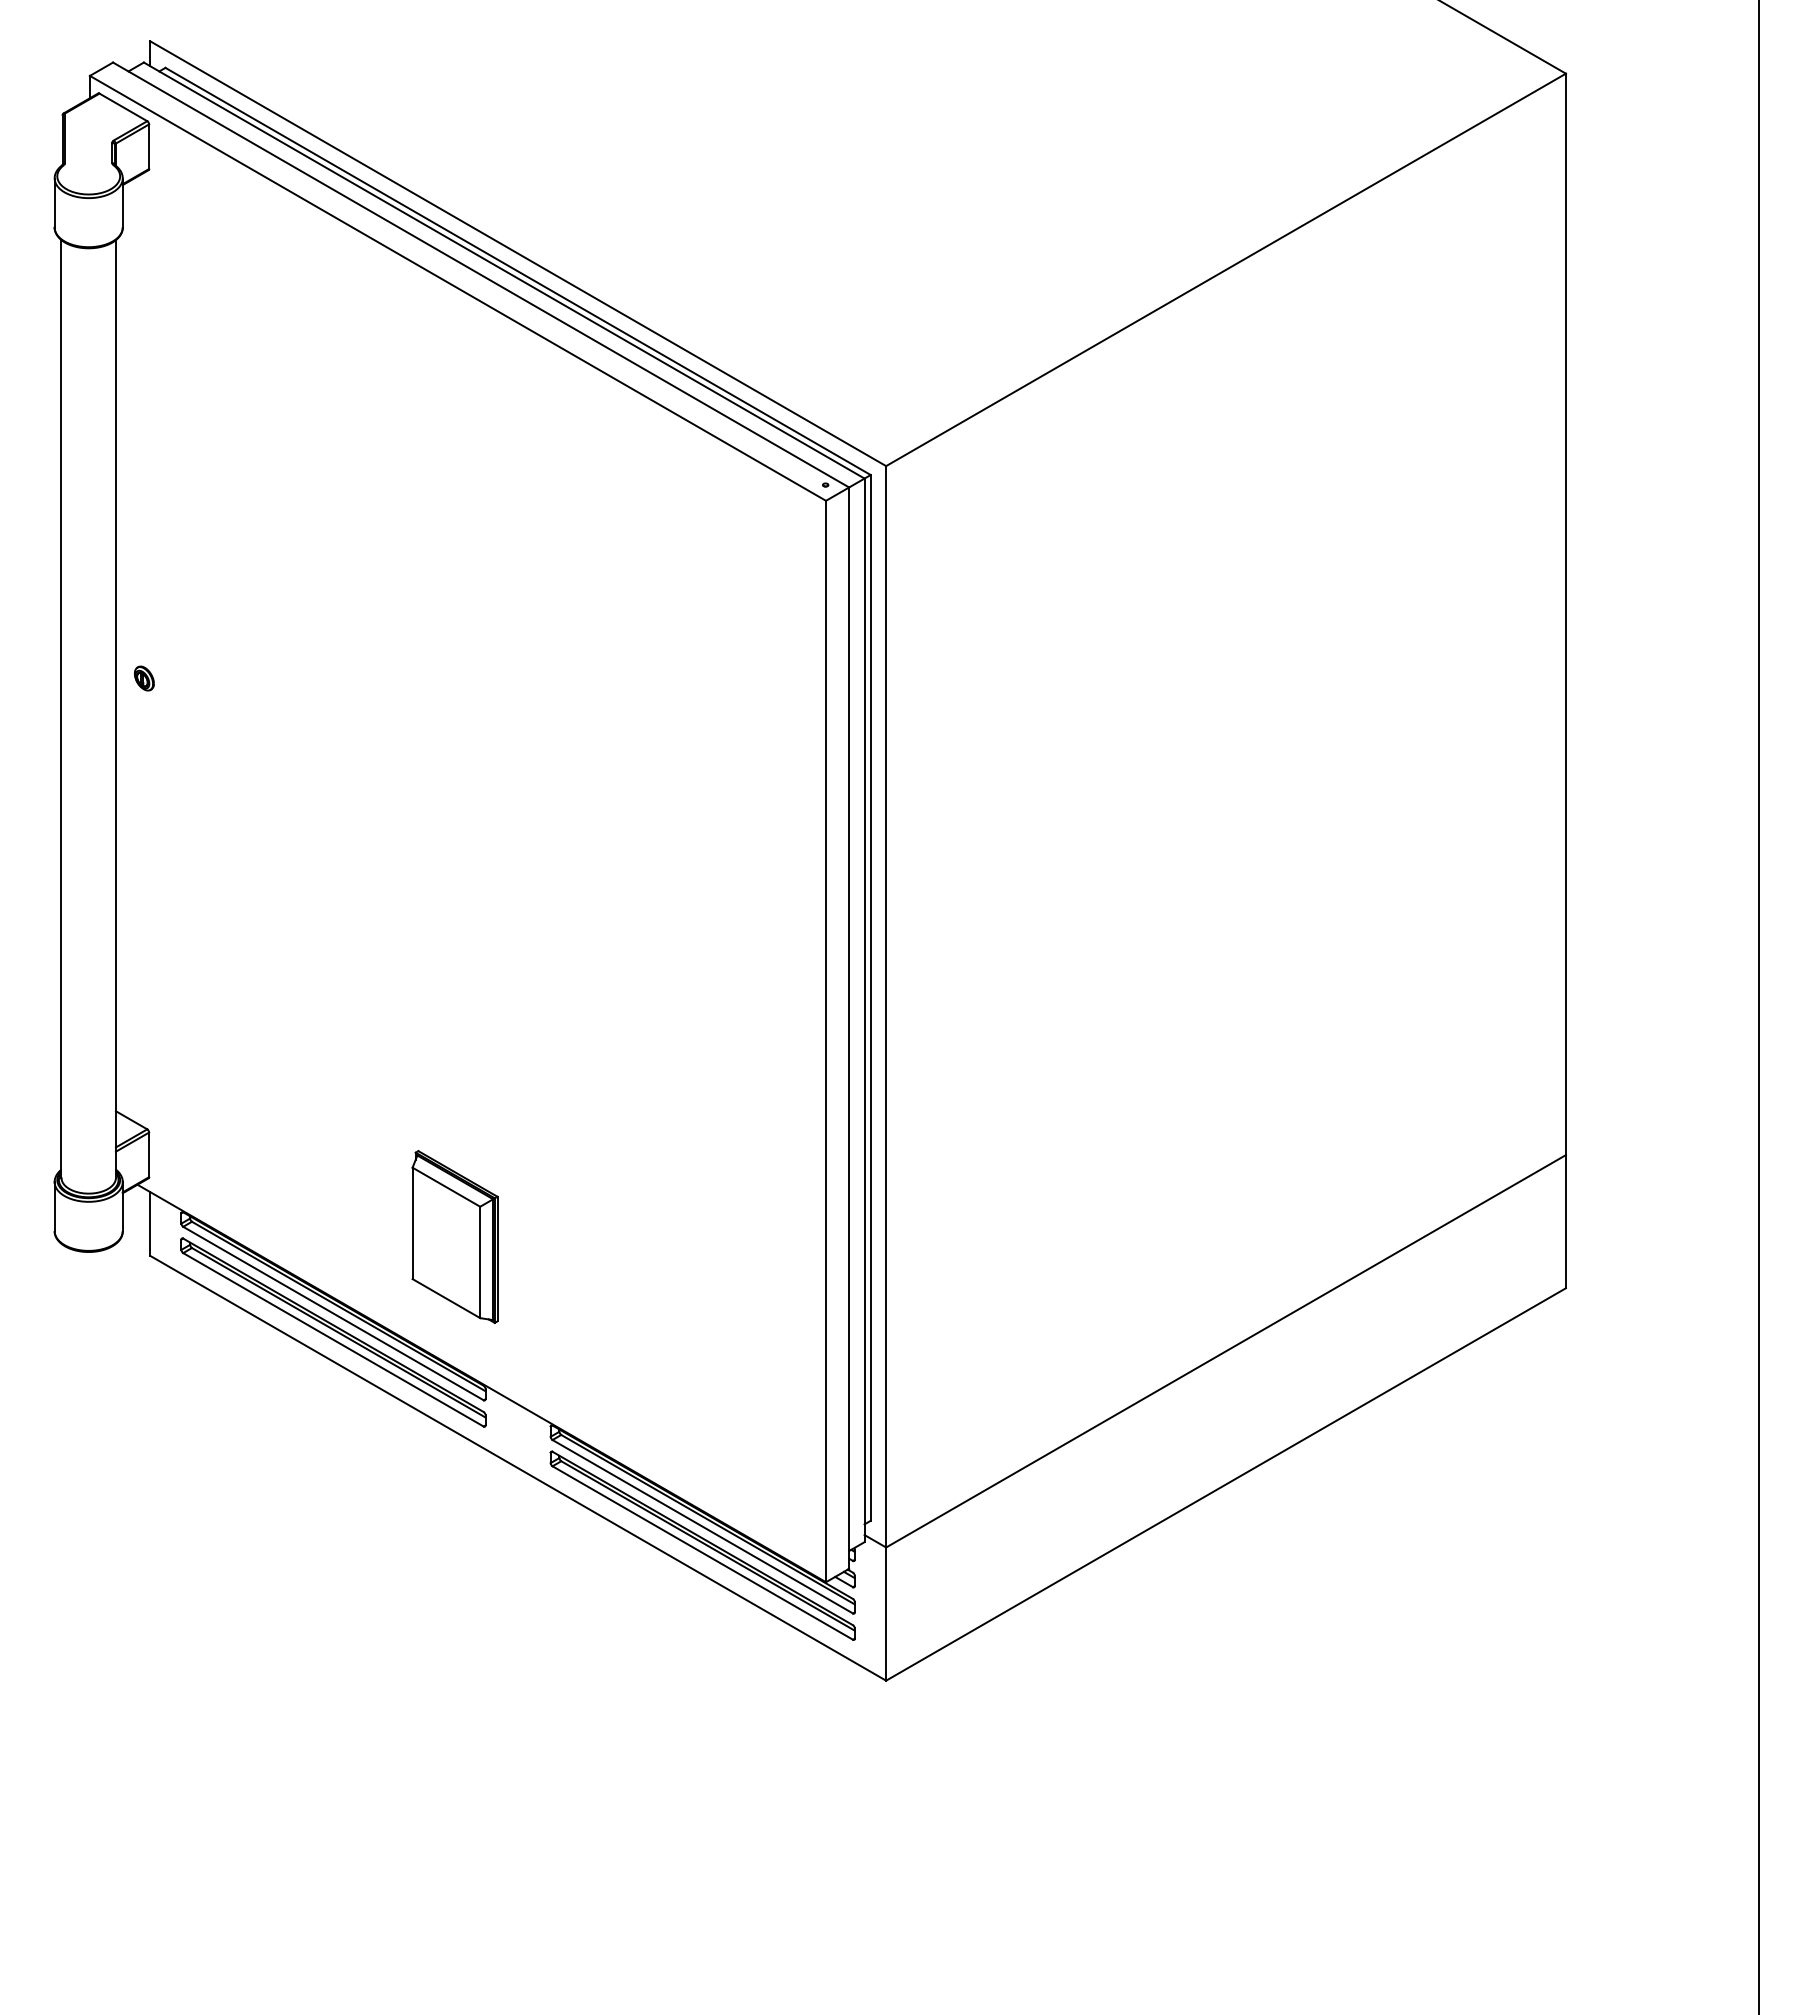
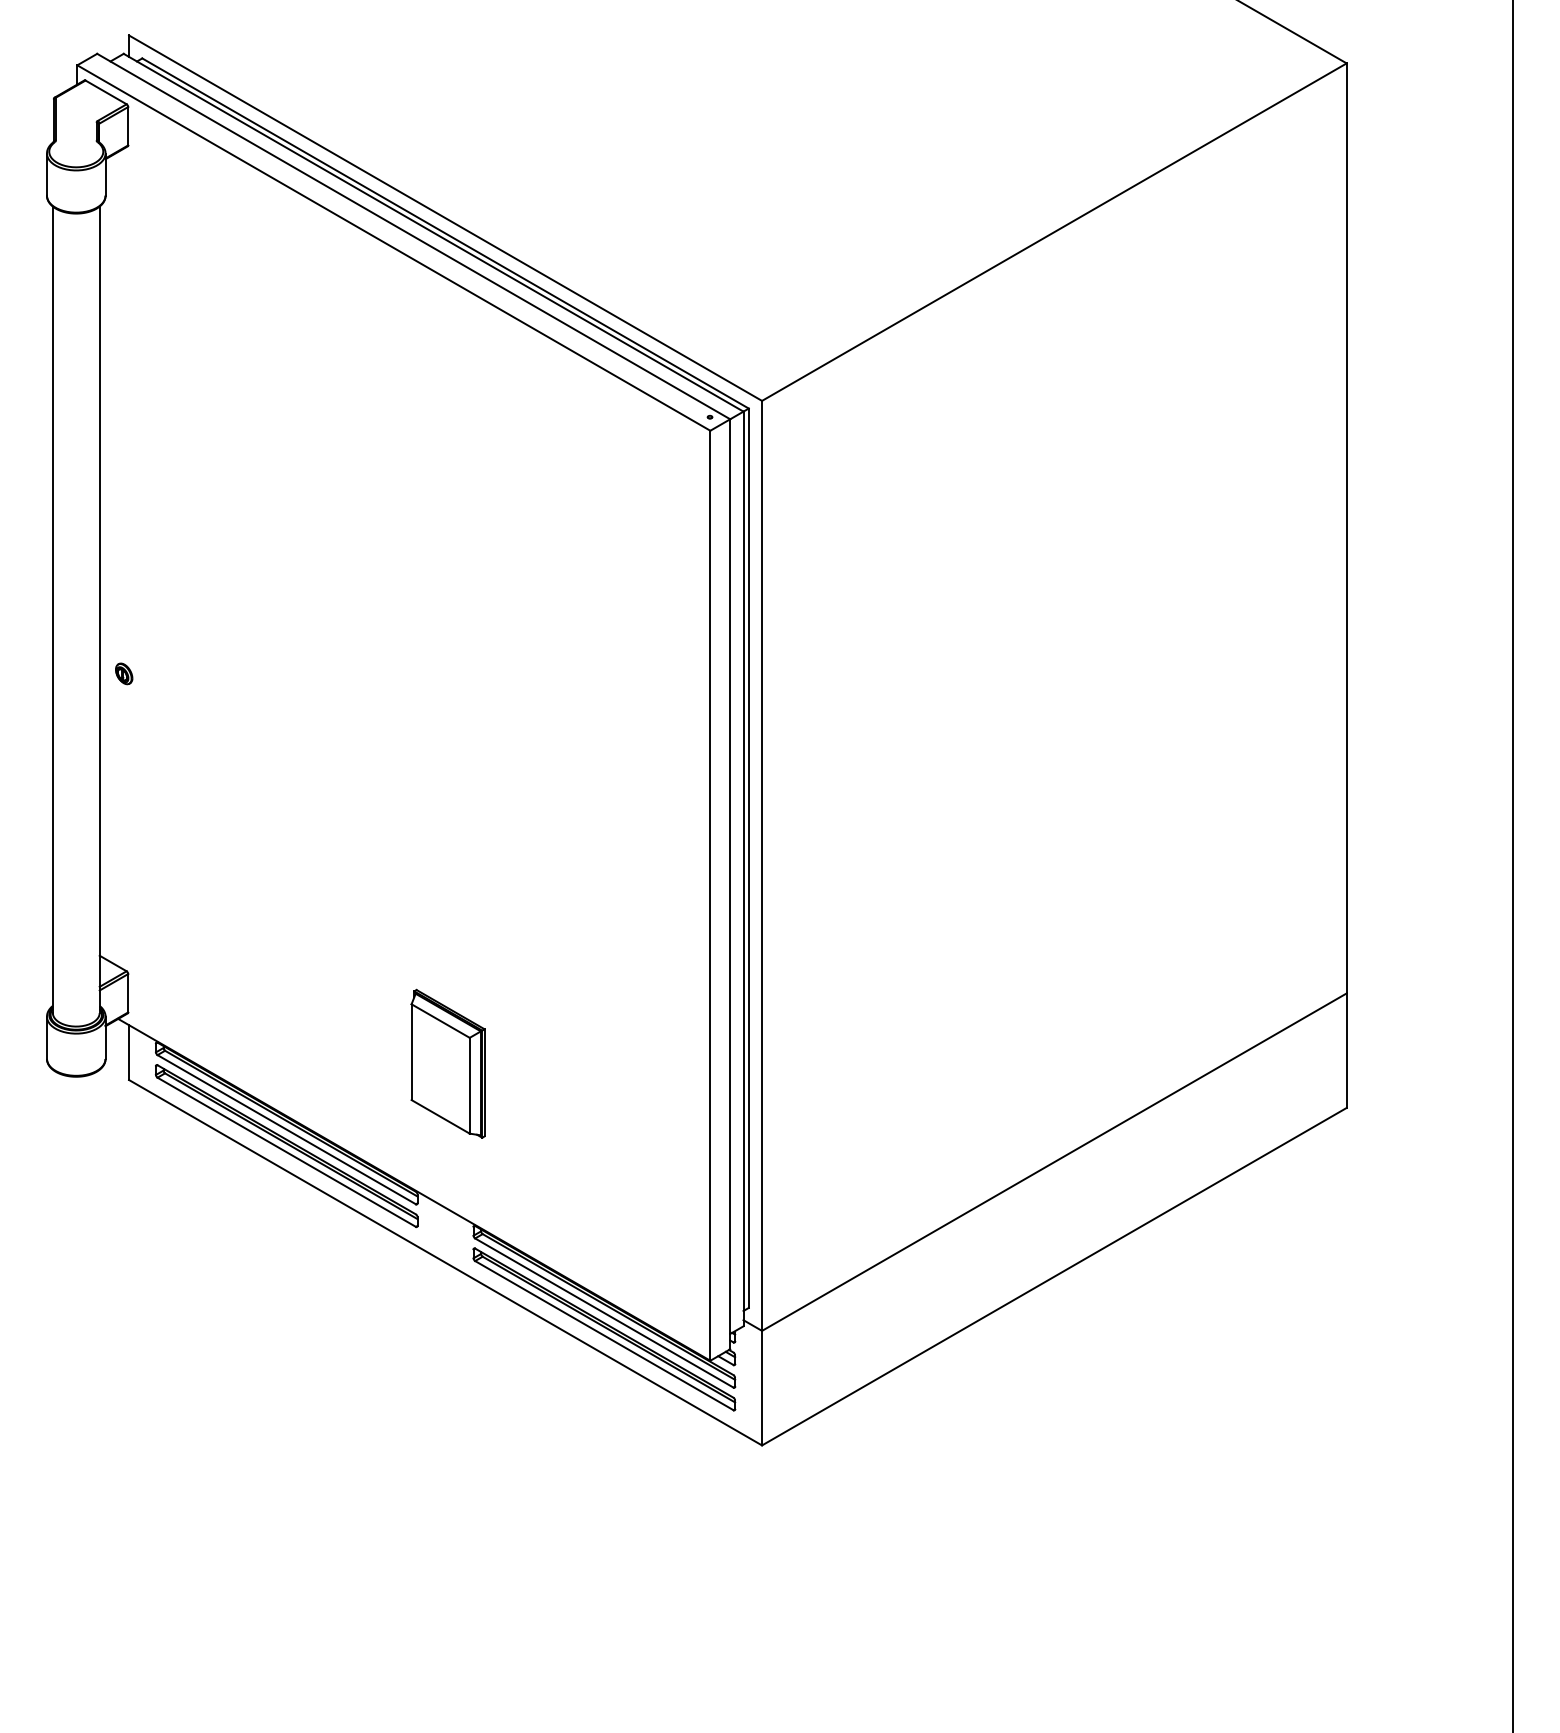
part: (144, 678) -> (124, 673), moved
part: (454, 1236) -> (447, 1063), moved

